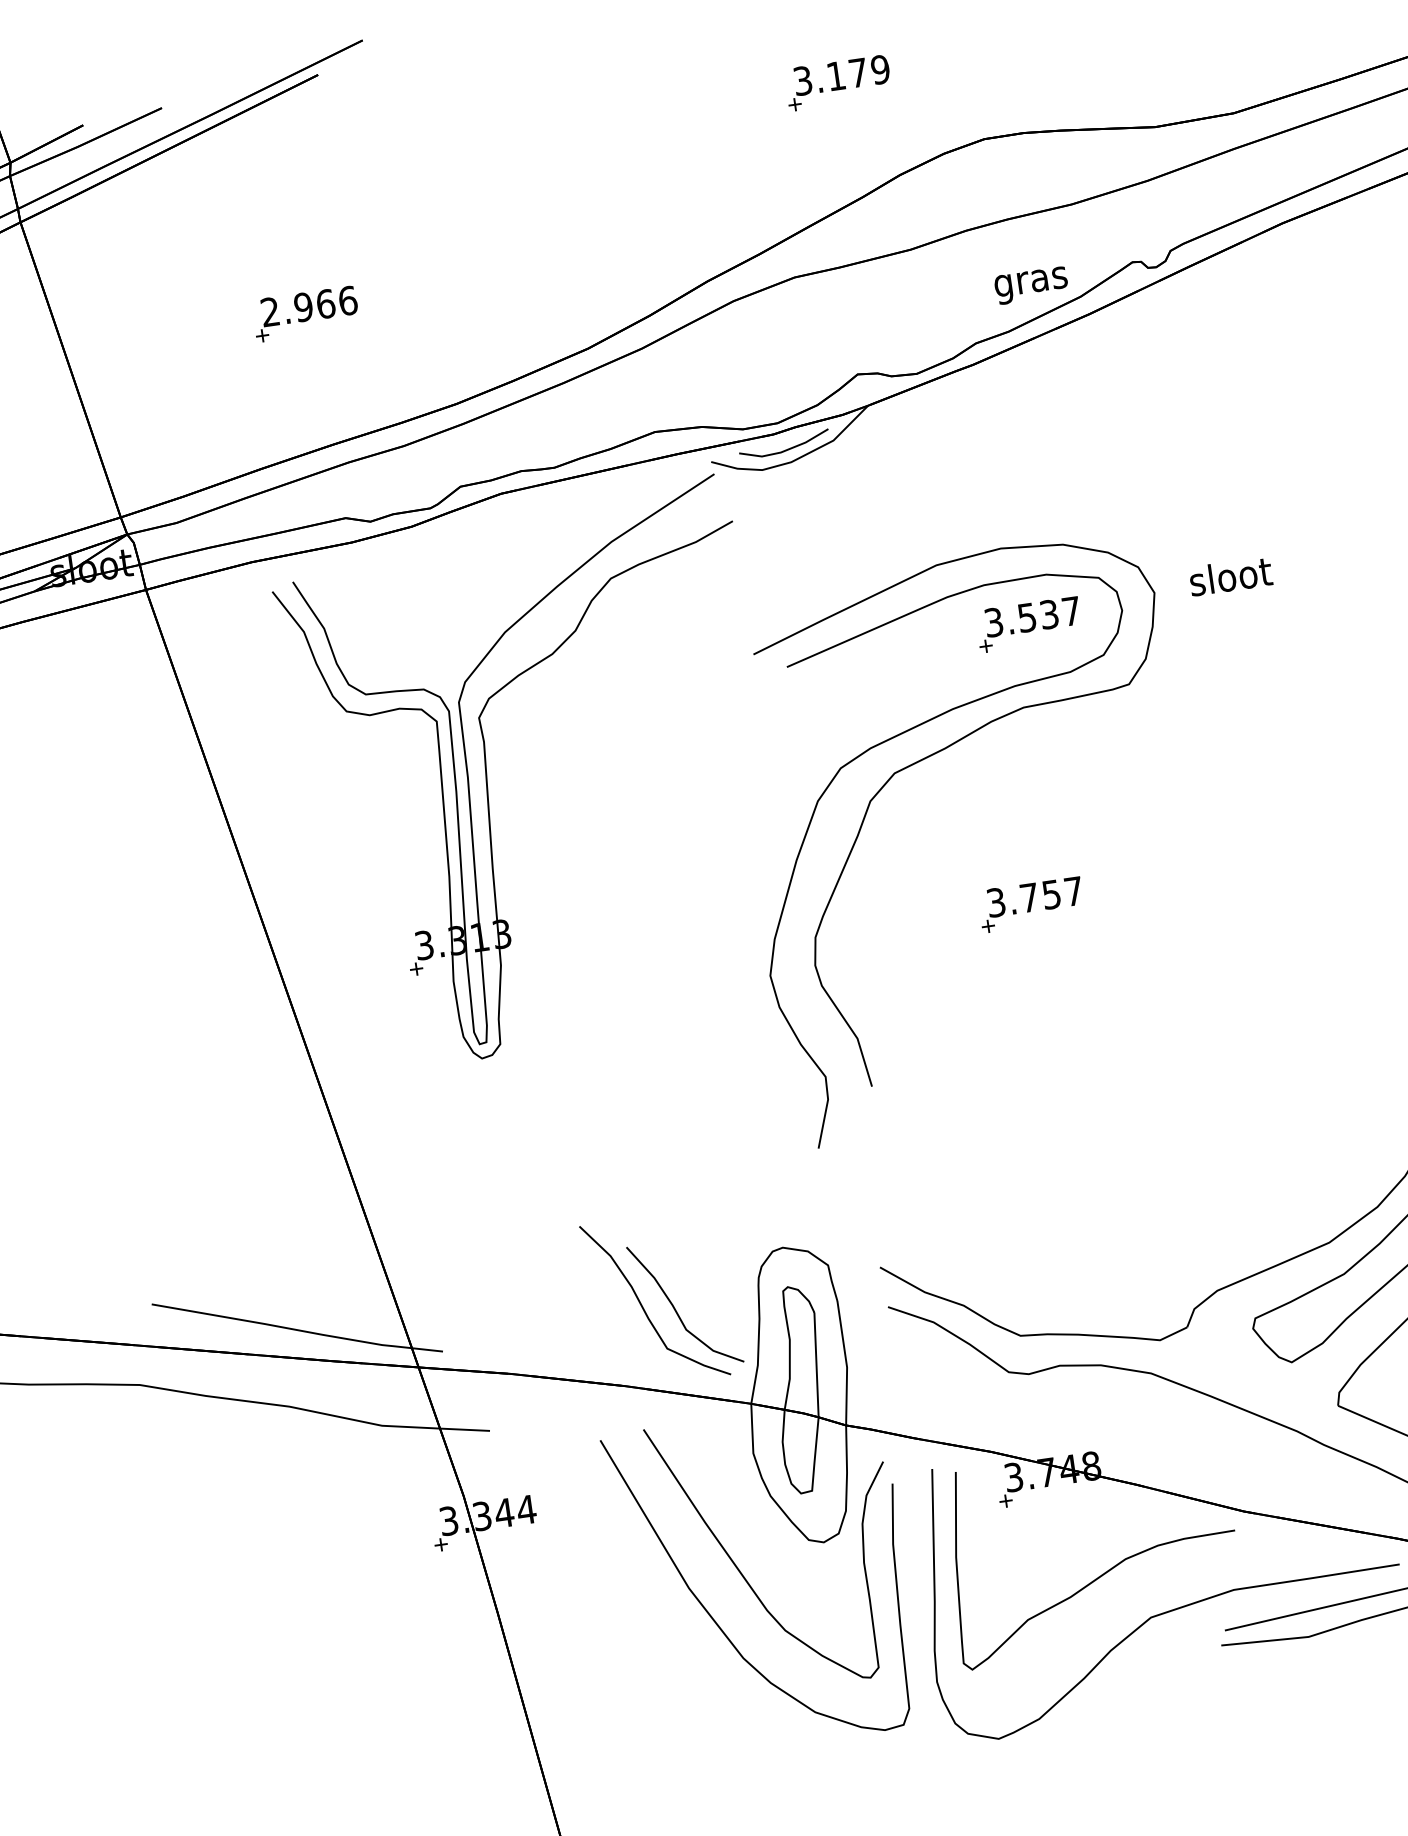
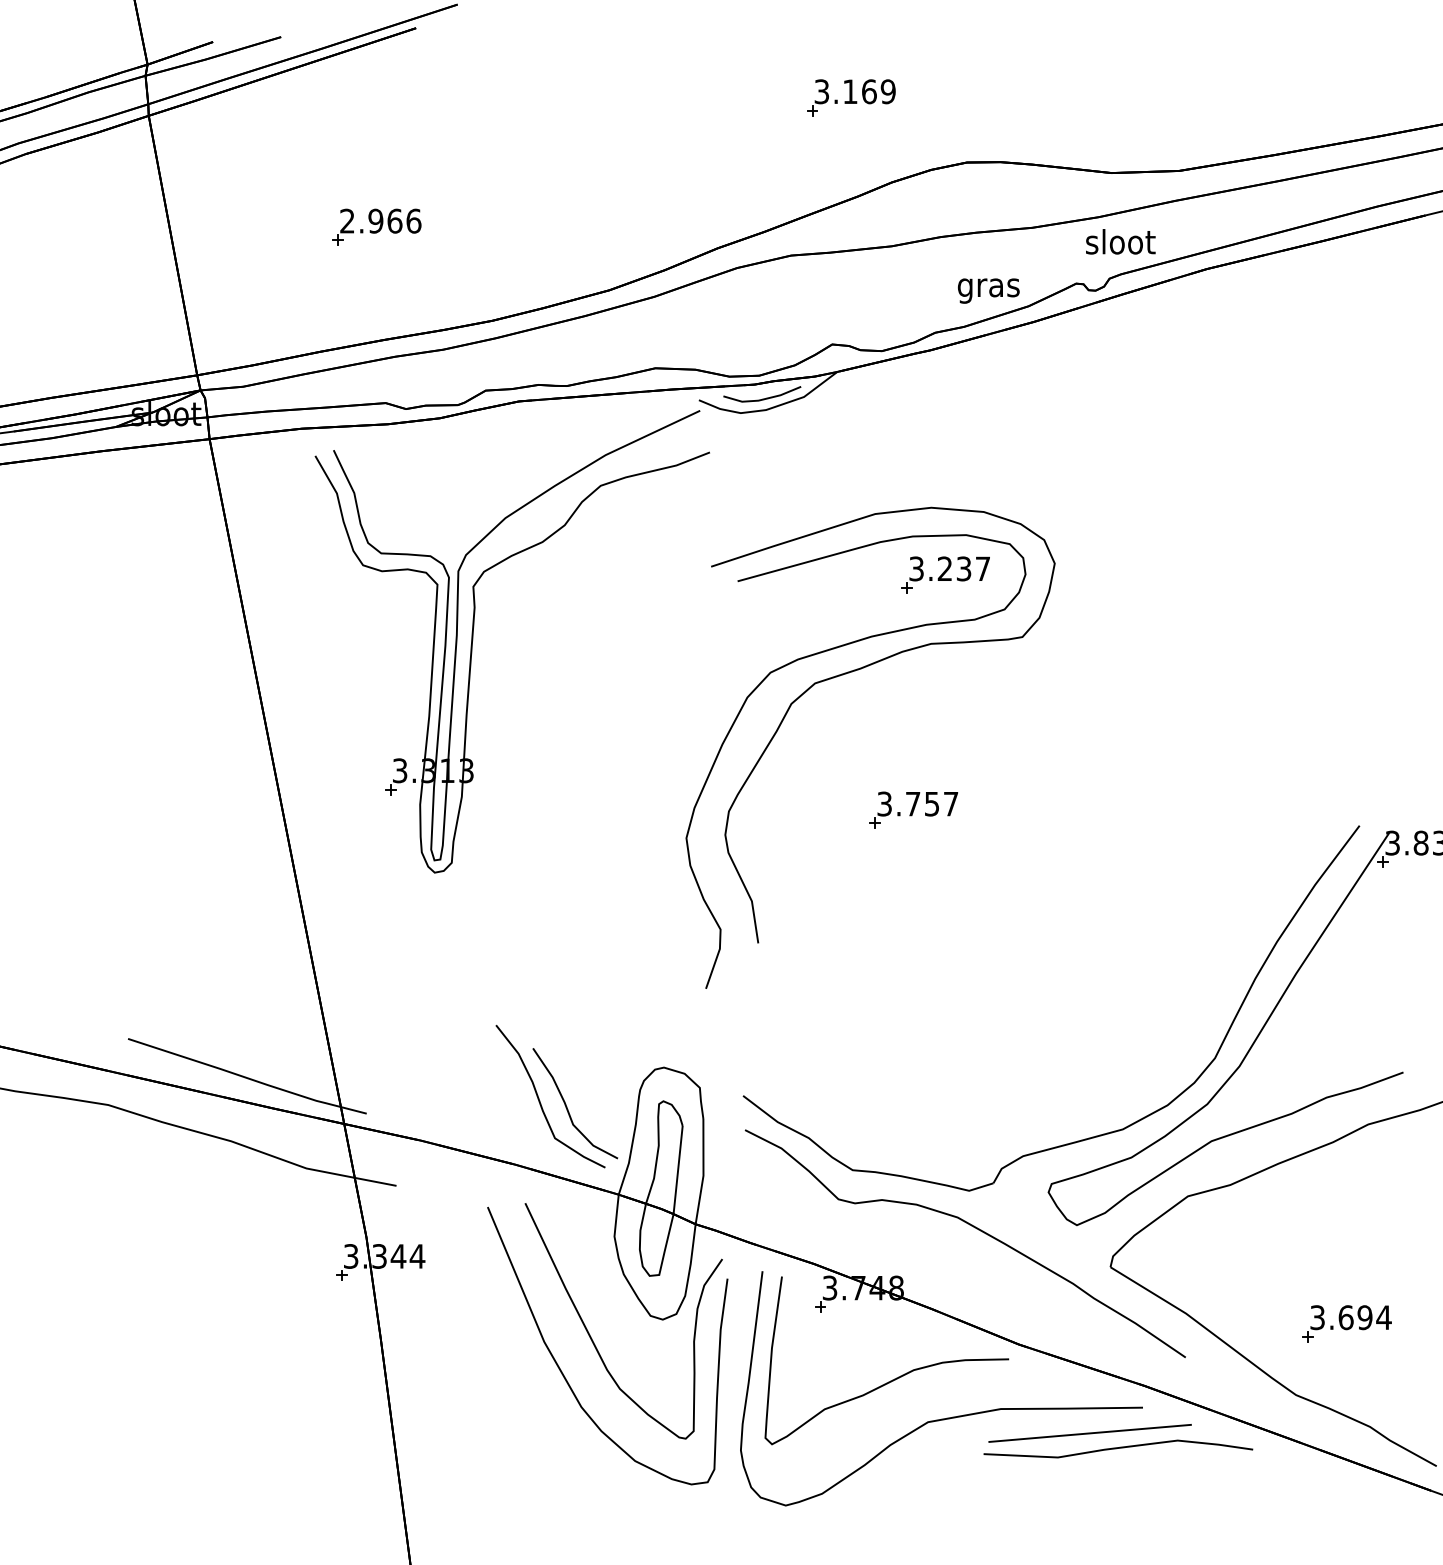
text: (858, 72) -> (869, 91), 3.179 -> 3.169
text: (1230, 575) -> (1120, 241), moved
text: (1026, 617) -> (944, 568), 3.537 -> 3.237

